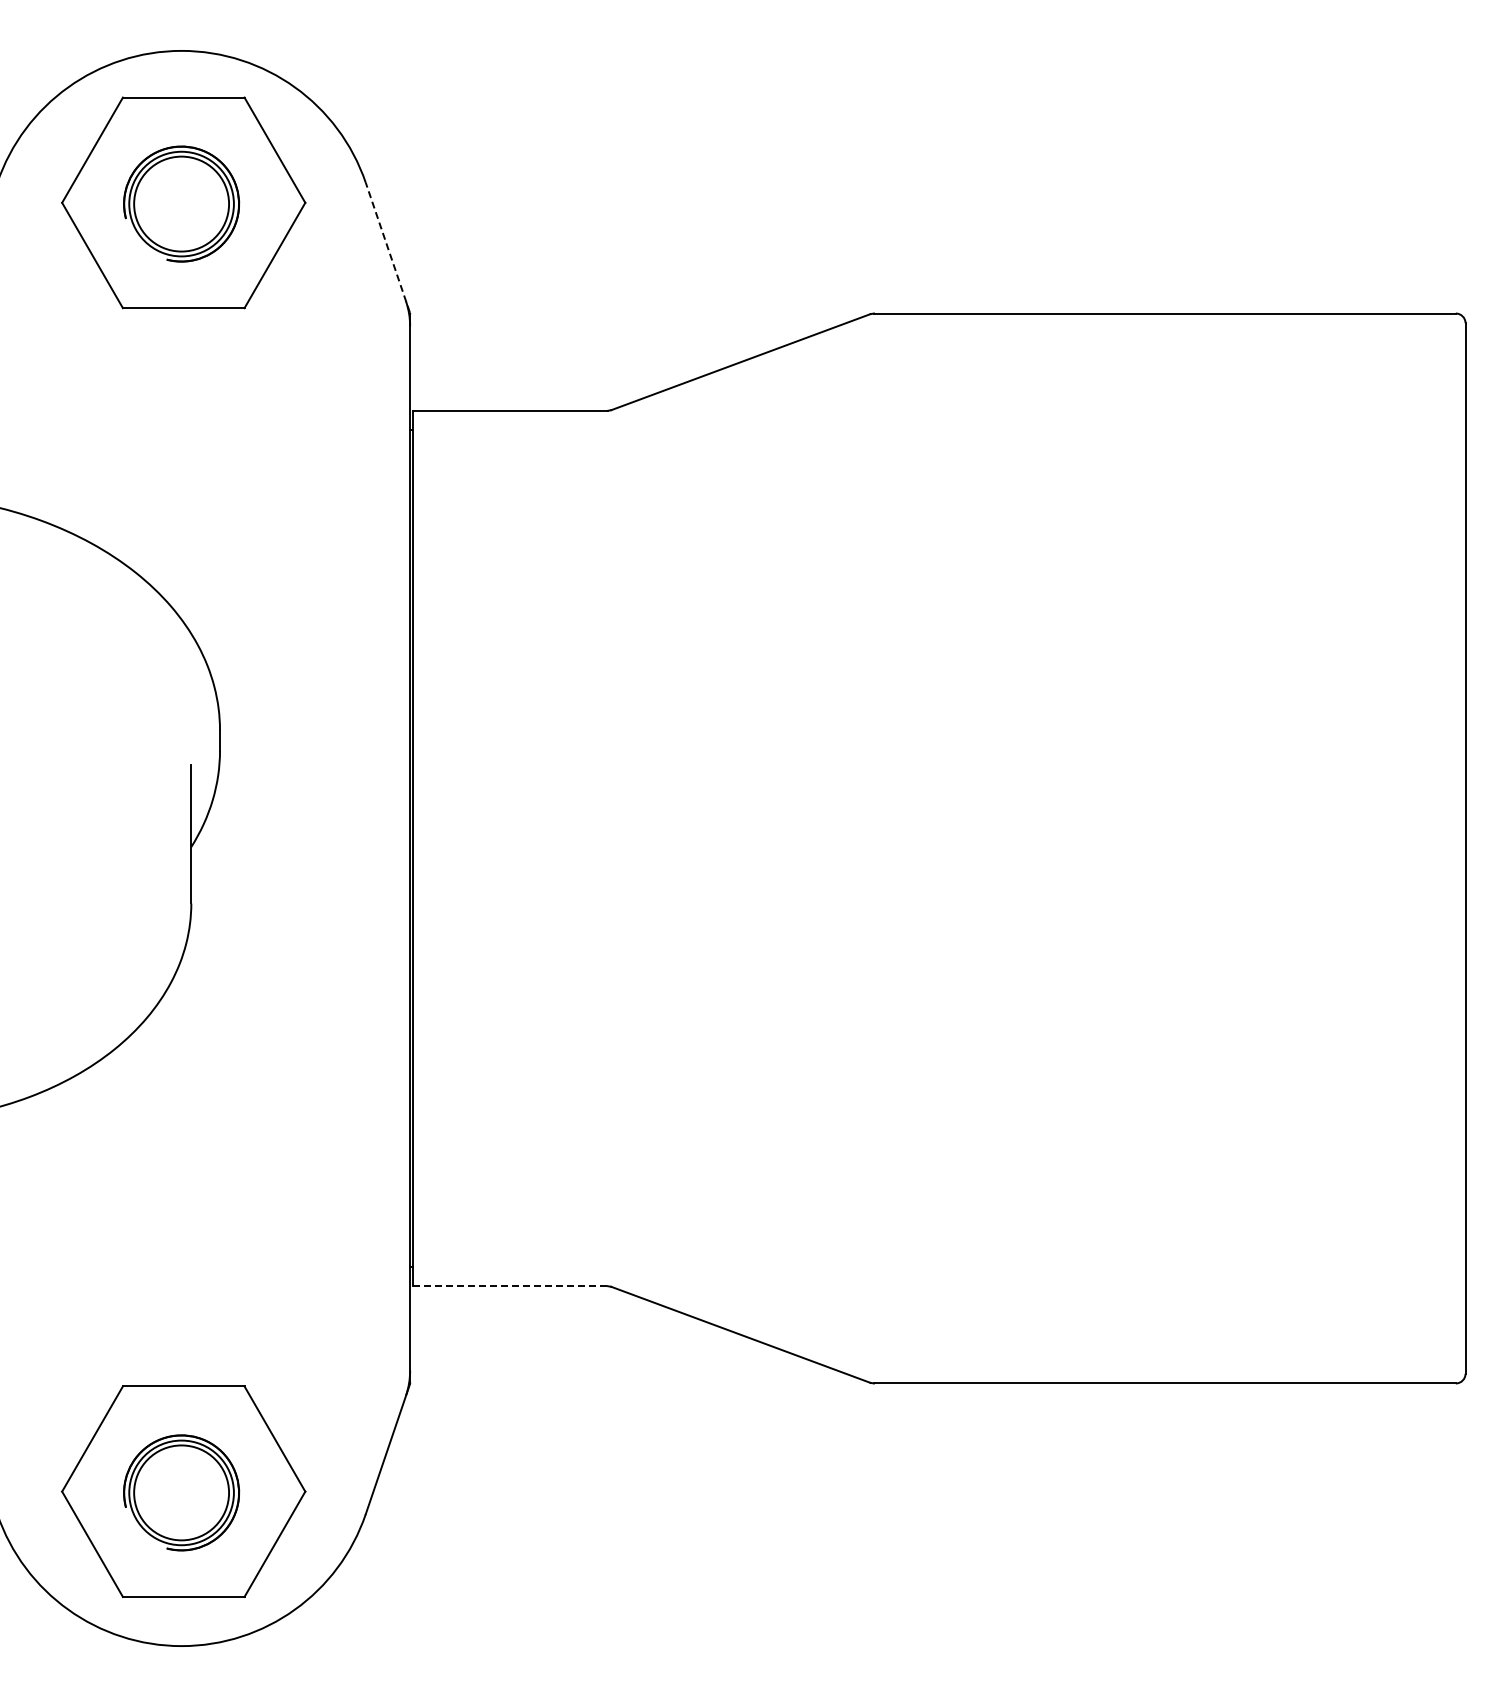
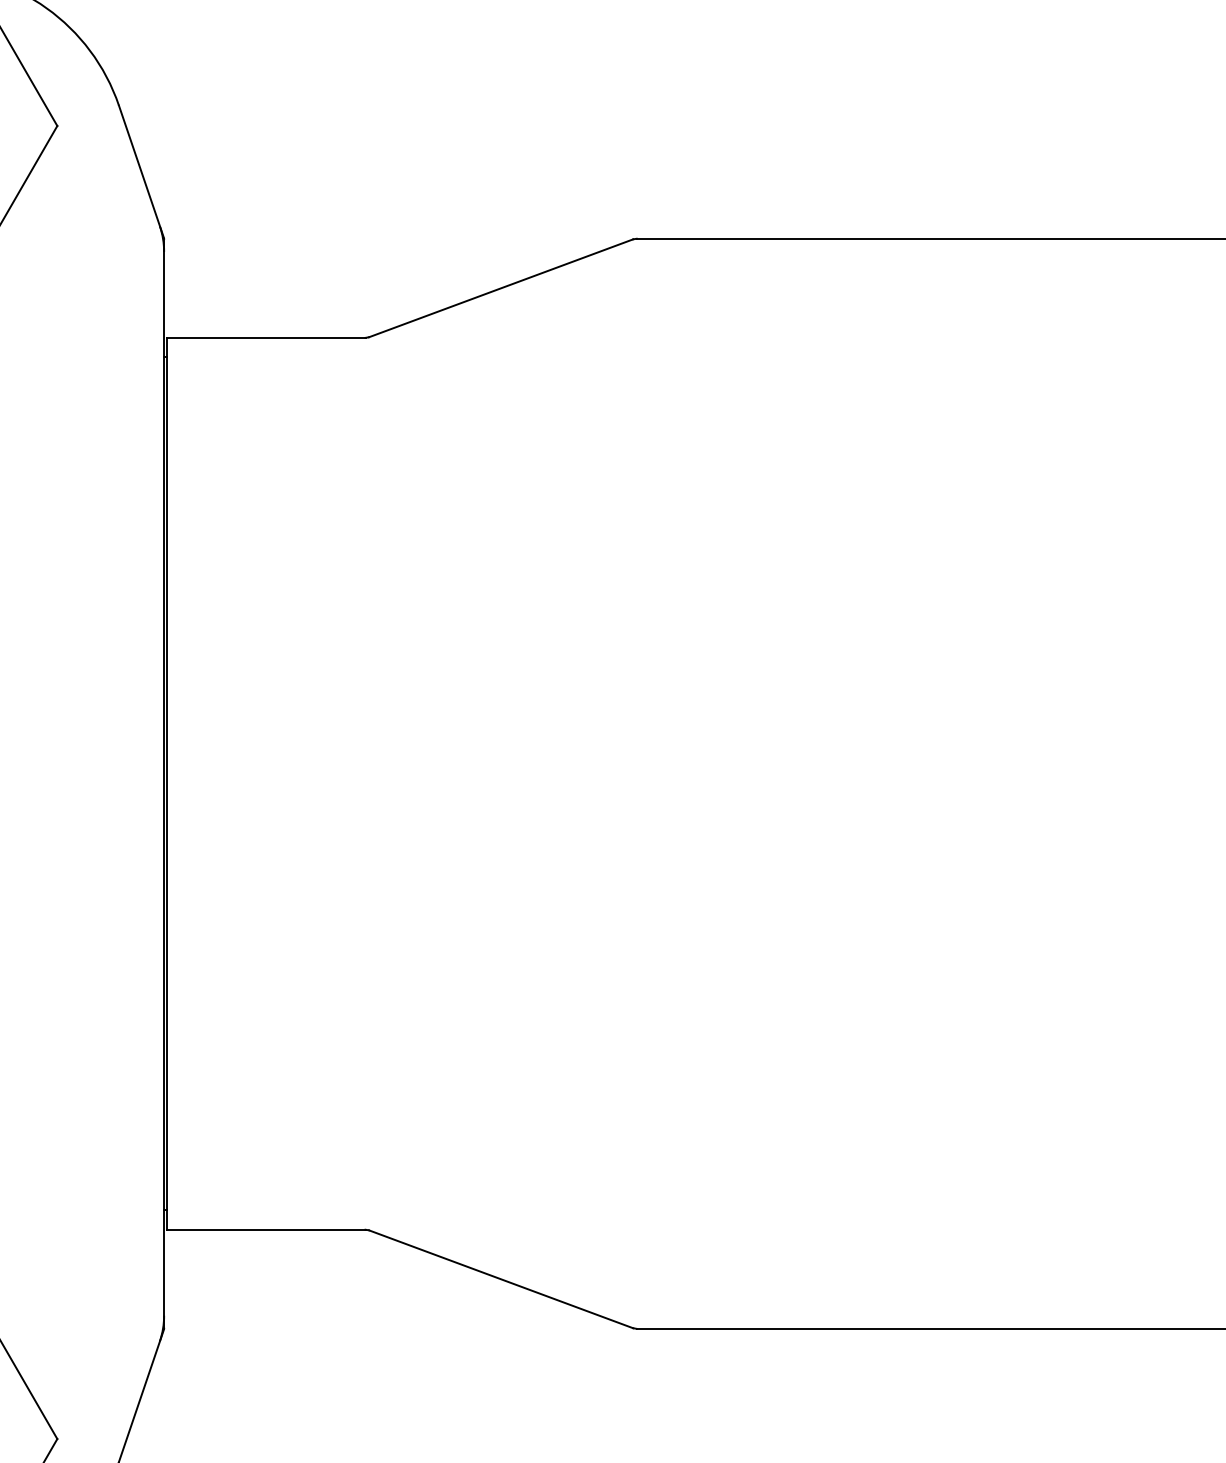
line: (387, 247) -> (141, 171), dashed -> solid
line: (511, 1286) -> (267, 1230), dashed -> solid

